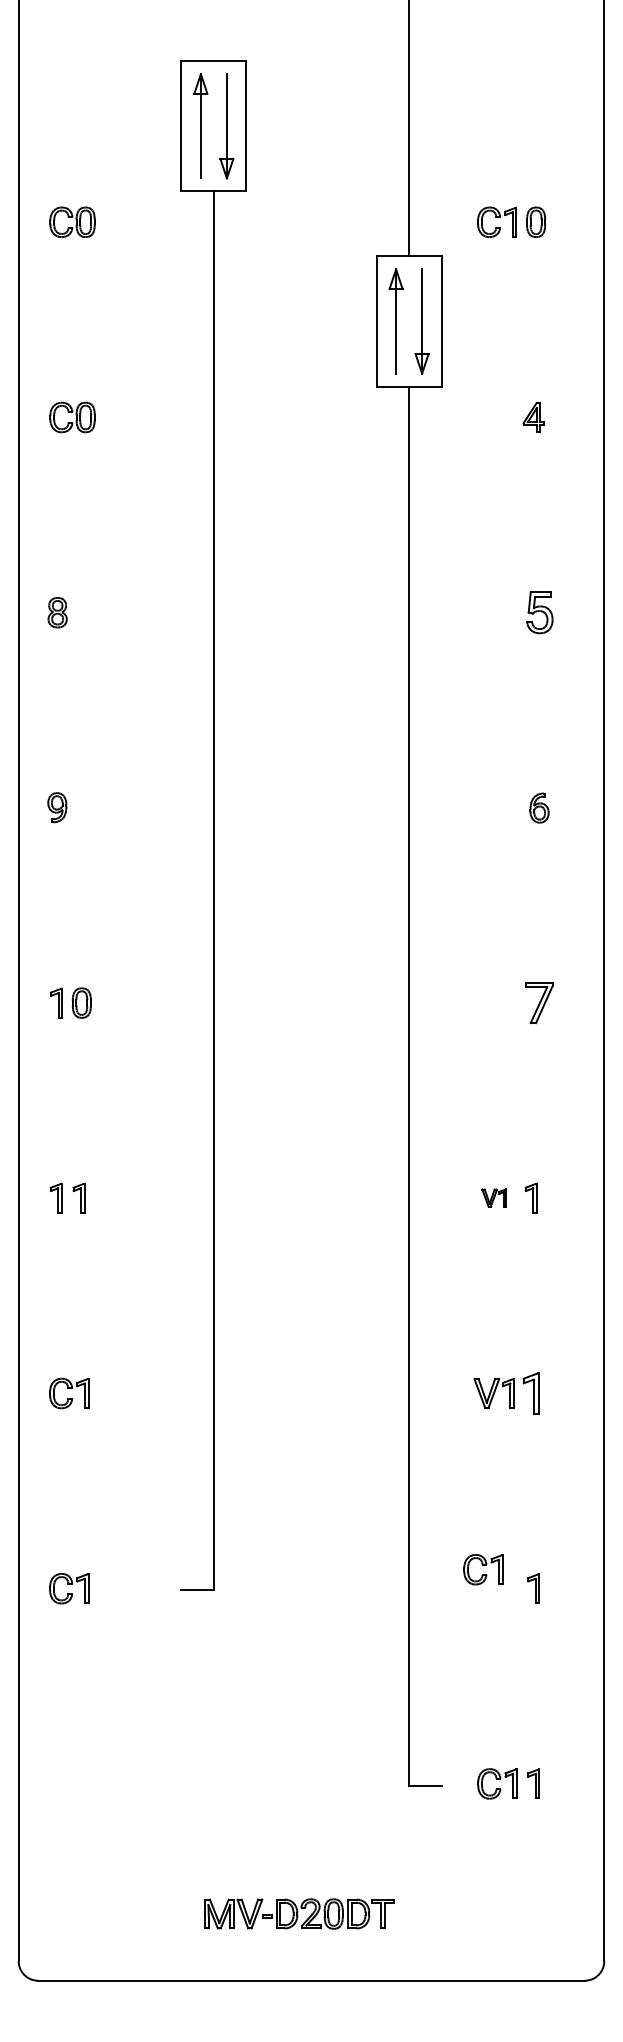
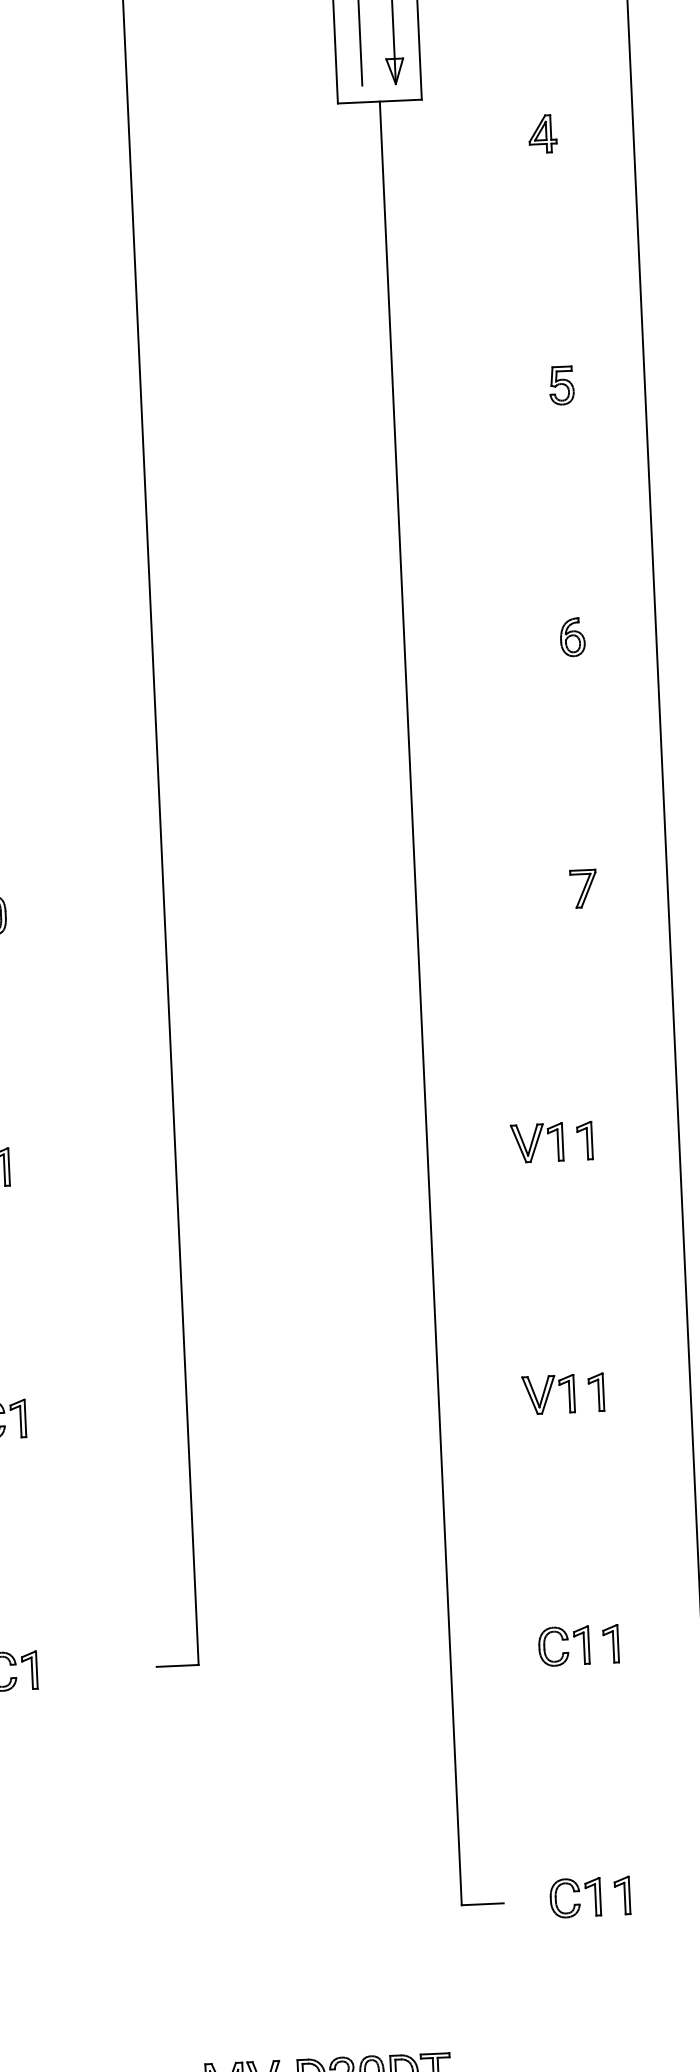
part: (539, 612) -> (561, 385), size x0.71
part: (538, 1003) -> (582, 889), size x0.71
part: (493, 1197) -> (536, 1142), size x1.67
part: (530, 1393) -> (595, 1392), size x0.71
part: (483, 1569) -> (564, 1646), moved

